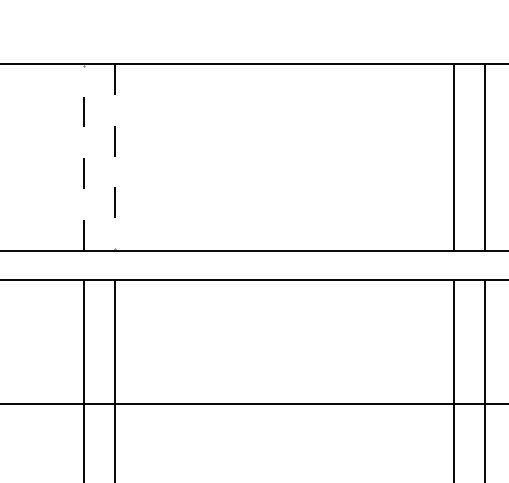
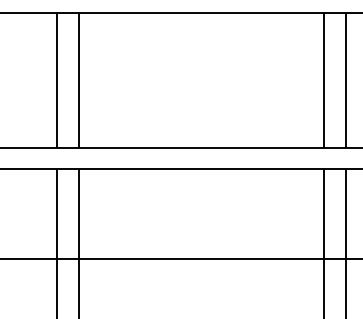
line: (84, 156) -> (56, 79), dashed -> solid
line: (115, 157) -> (79, 80), dashed -> solid

